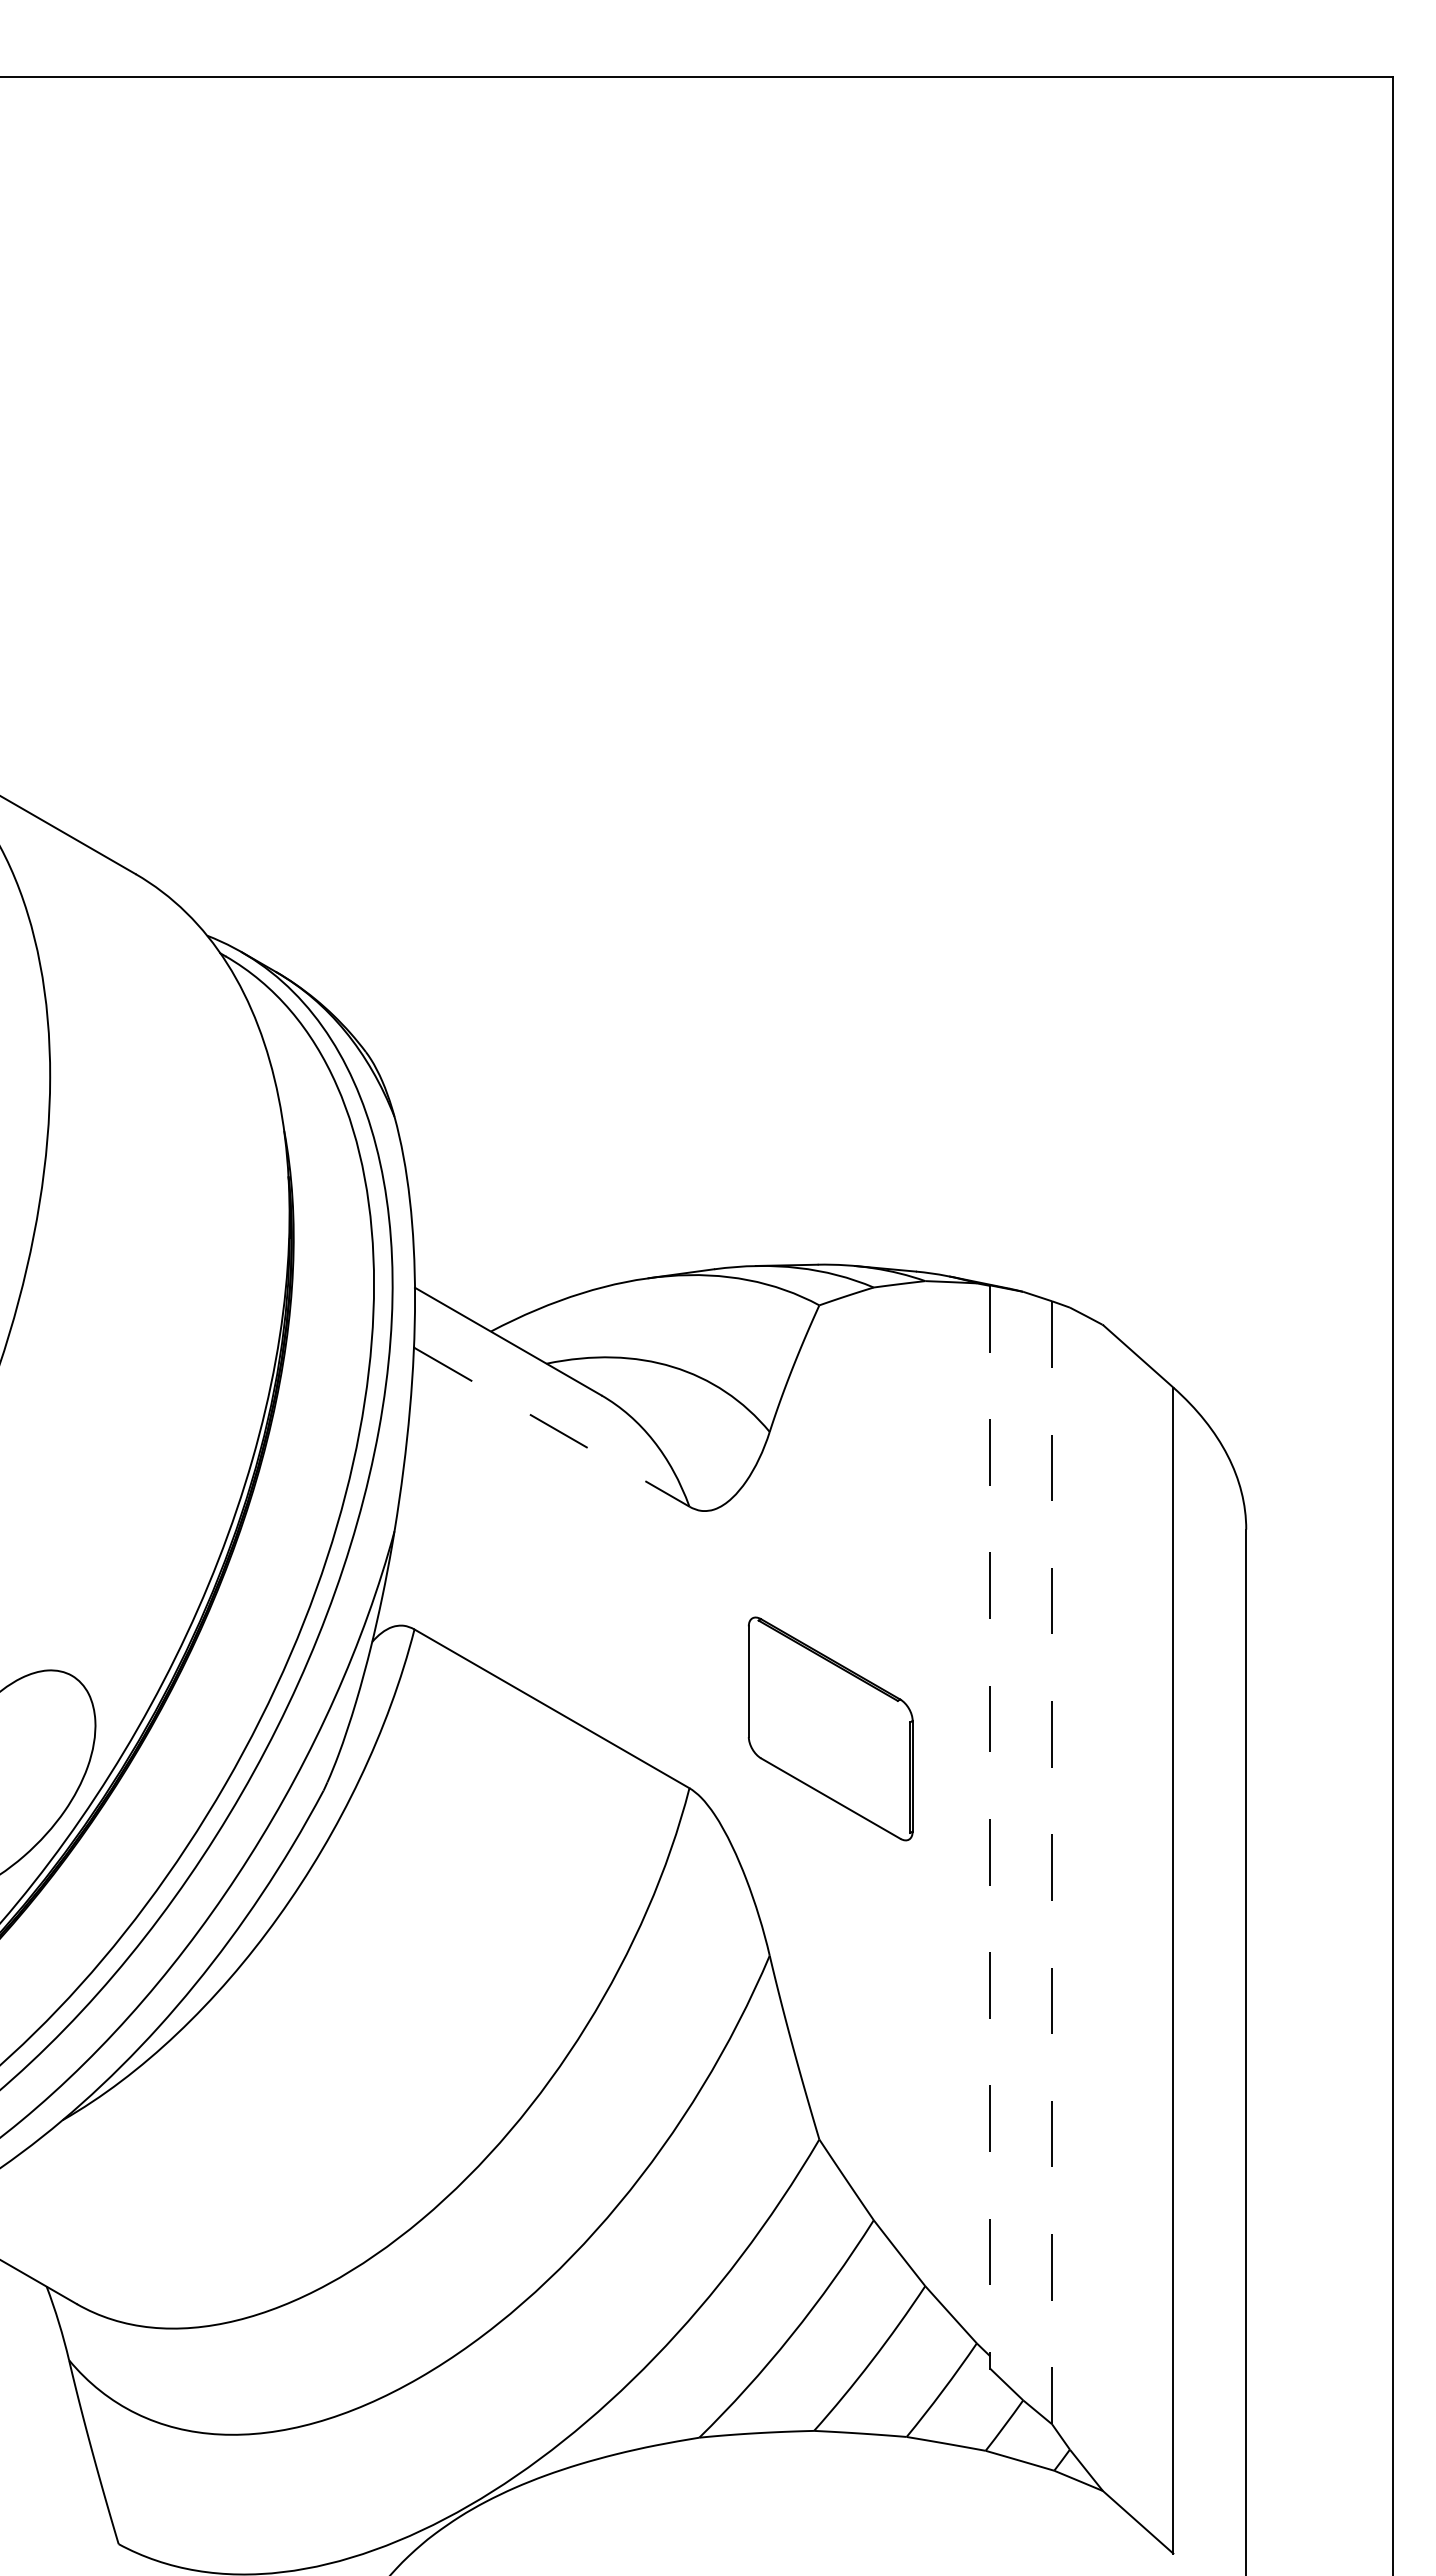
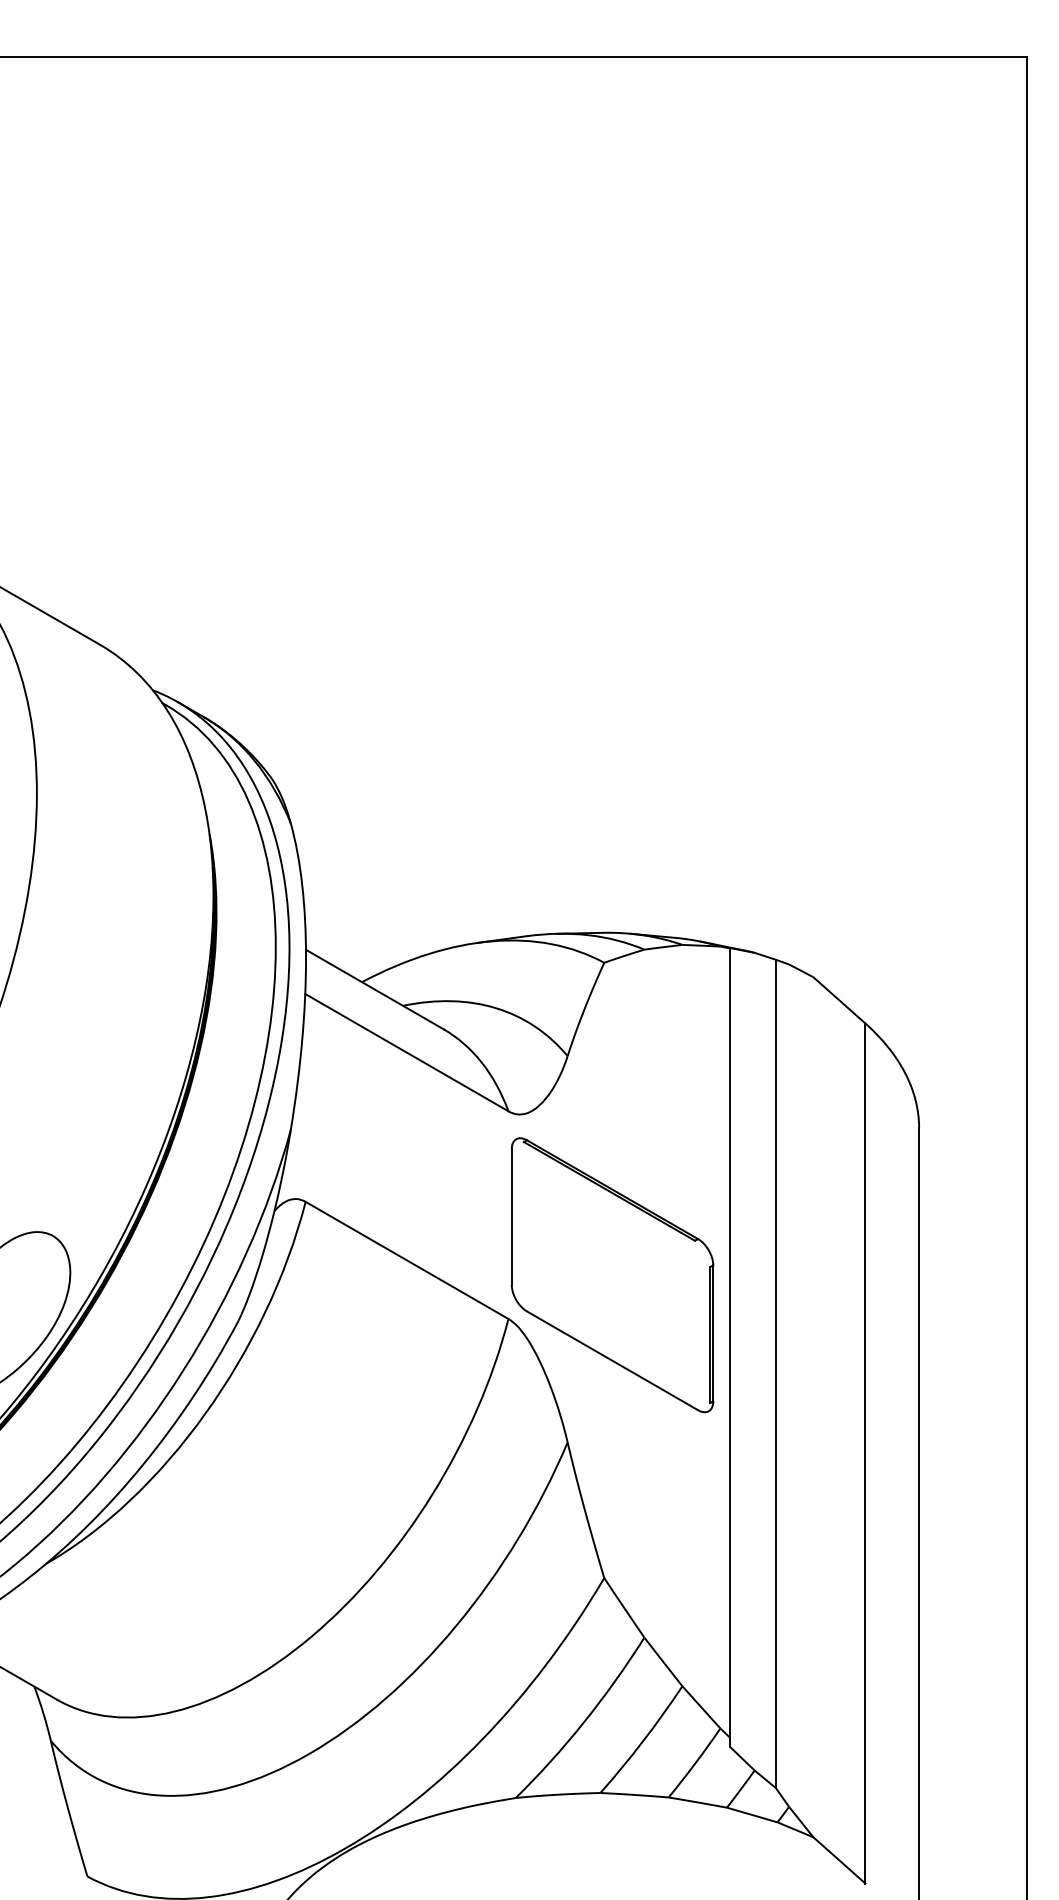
line: (552, 1427) -> (407, 1052), dashed -> solid
part: (830, 1728) -> (612, 1274), size x1.67
line: (990, 1821) -> (730, 1343), dashed -> solid
line: (1052, 1863) -> (776, 1374), dashed -> solid

